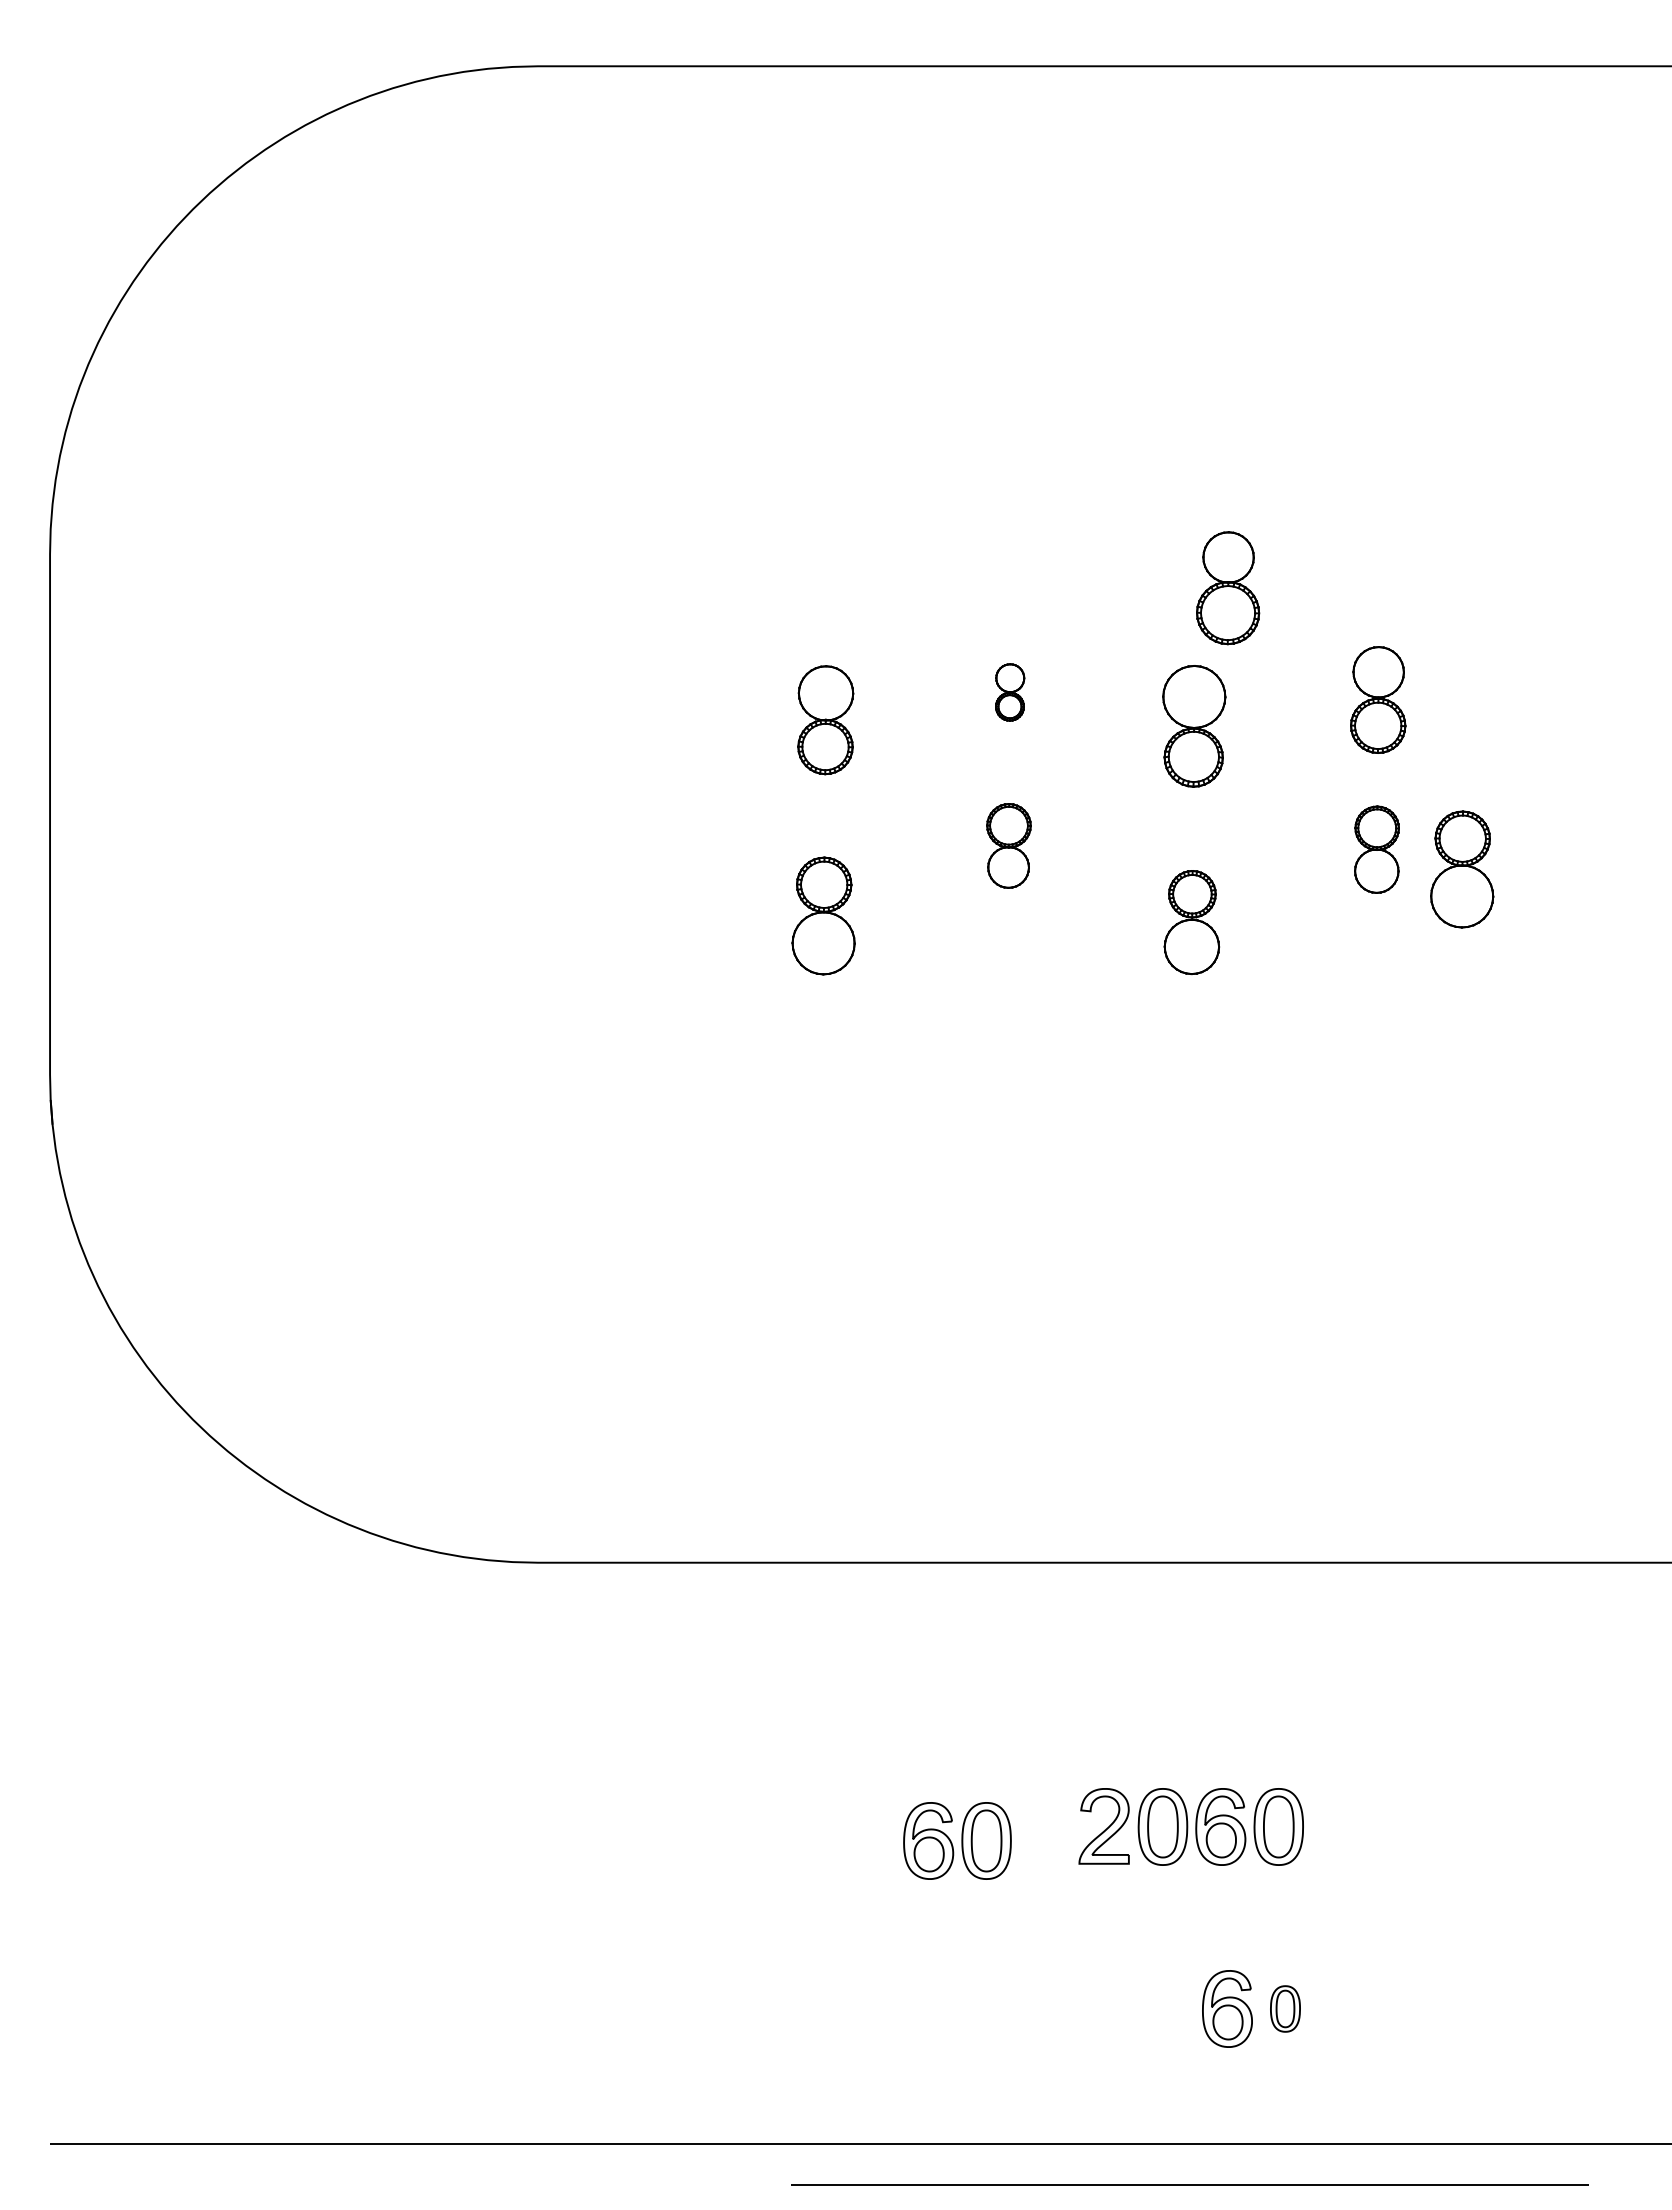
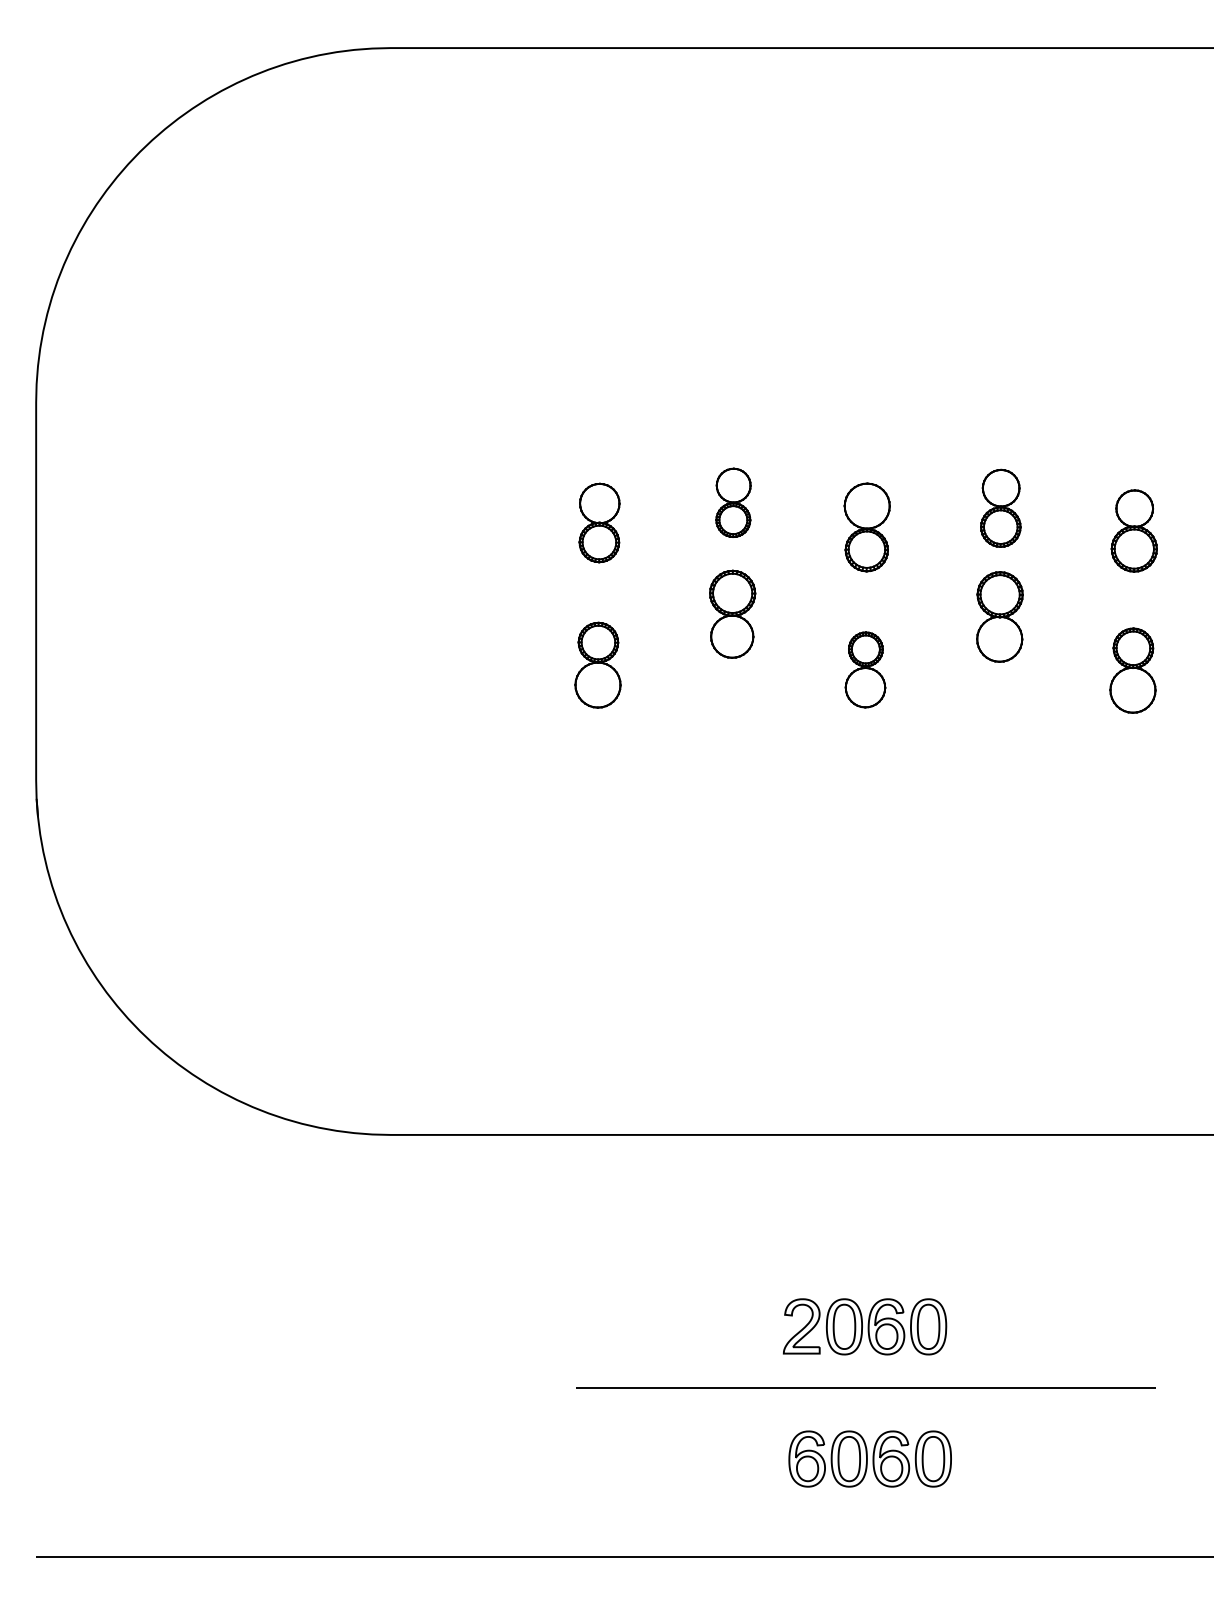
part: (1228, 588) -> (1134, 531), moved
part: (1009, 692) -> (733, 502), size x1.67
part: (1008, 845) -> (732, 614), size x1.43
part: (1376, 849) -> (999, 616), size x1.43
part: (1462, 869) -> (1133, 670), moved
part: (957, 1840) -> (828, 1458), moved
part: (1285, 2008) -> (933, 1458), size x1.67
line: (1189, 2184) -> (865, 1387), moved

